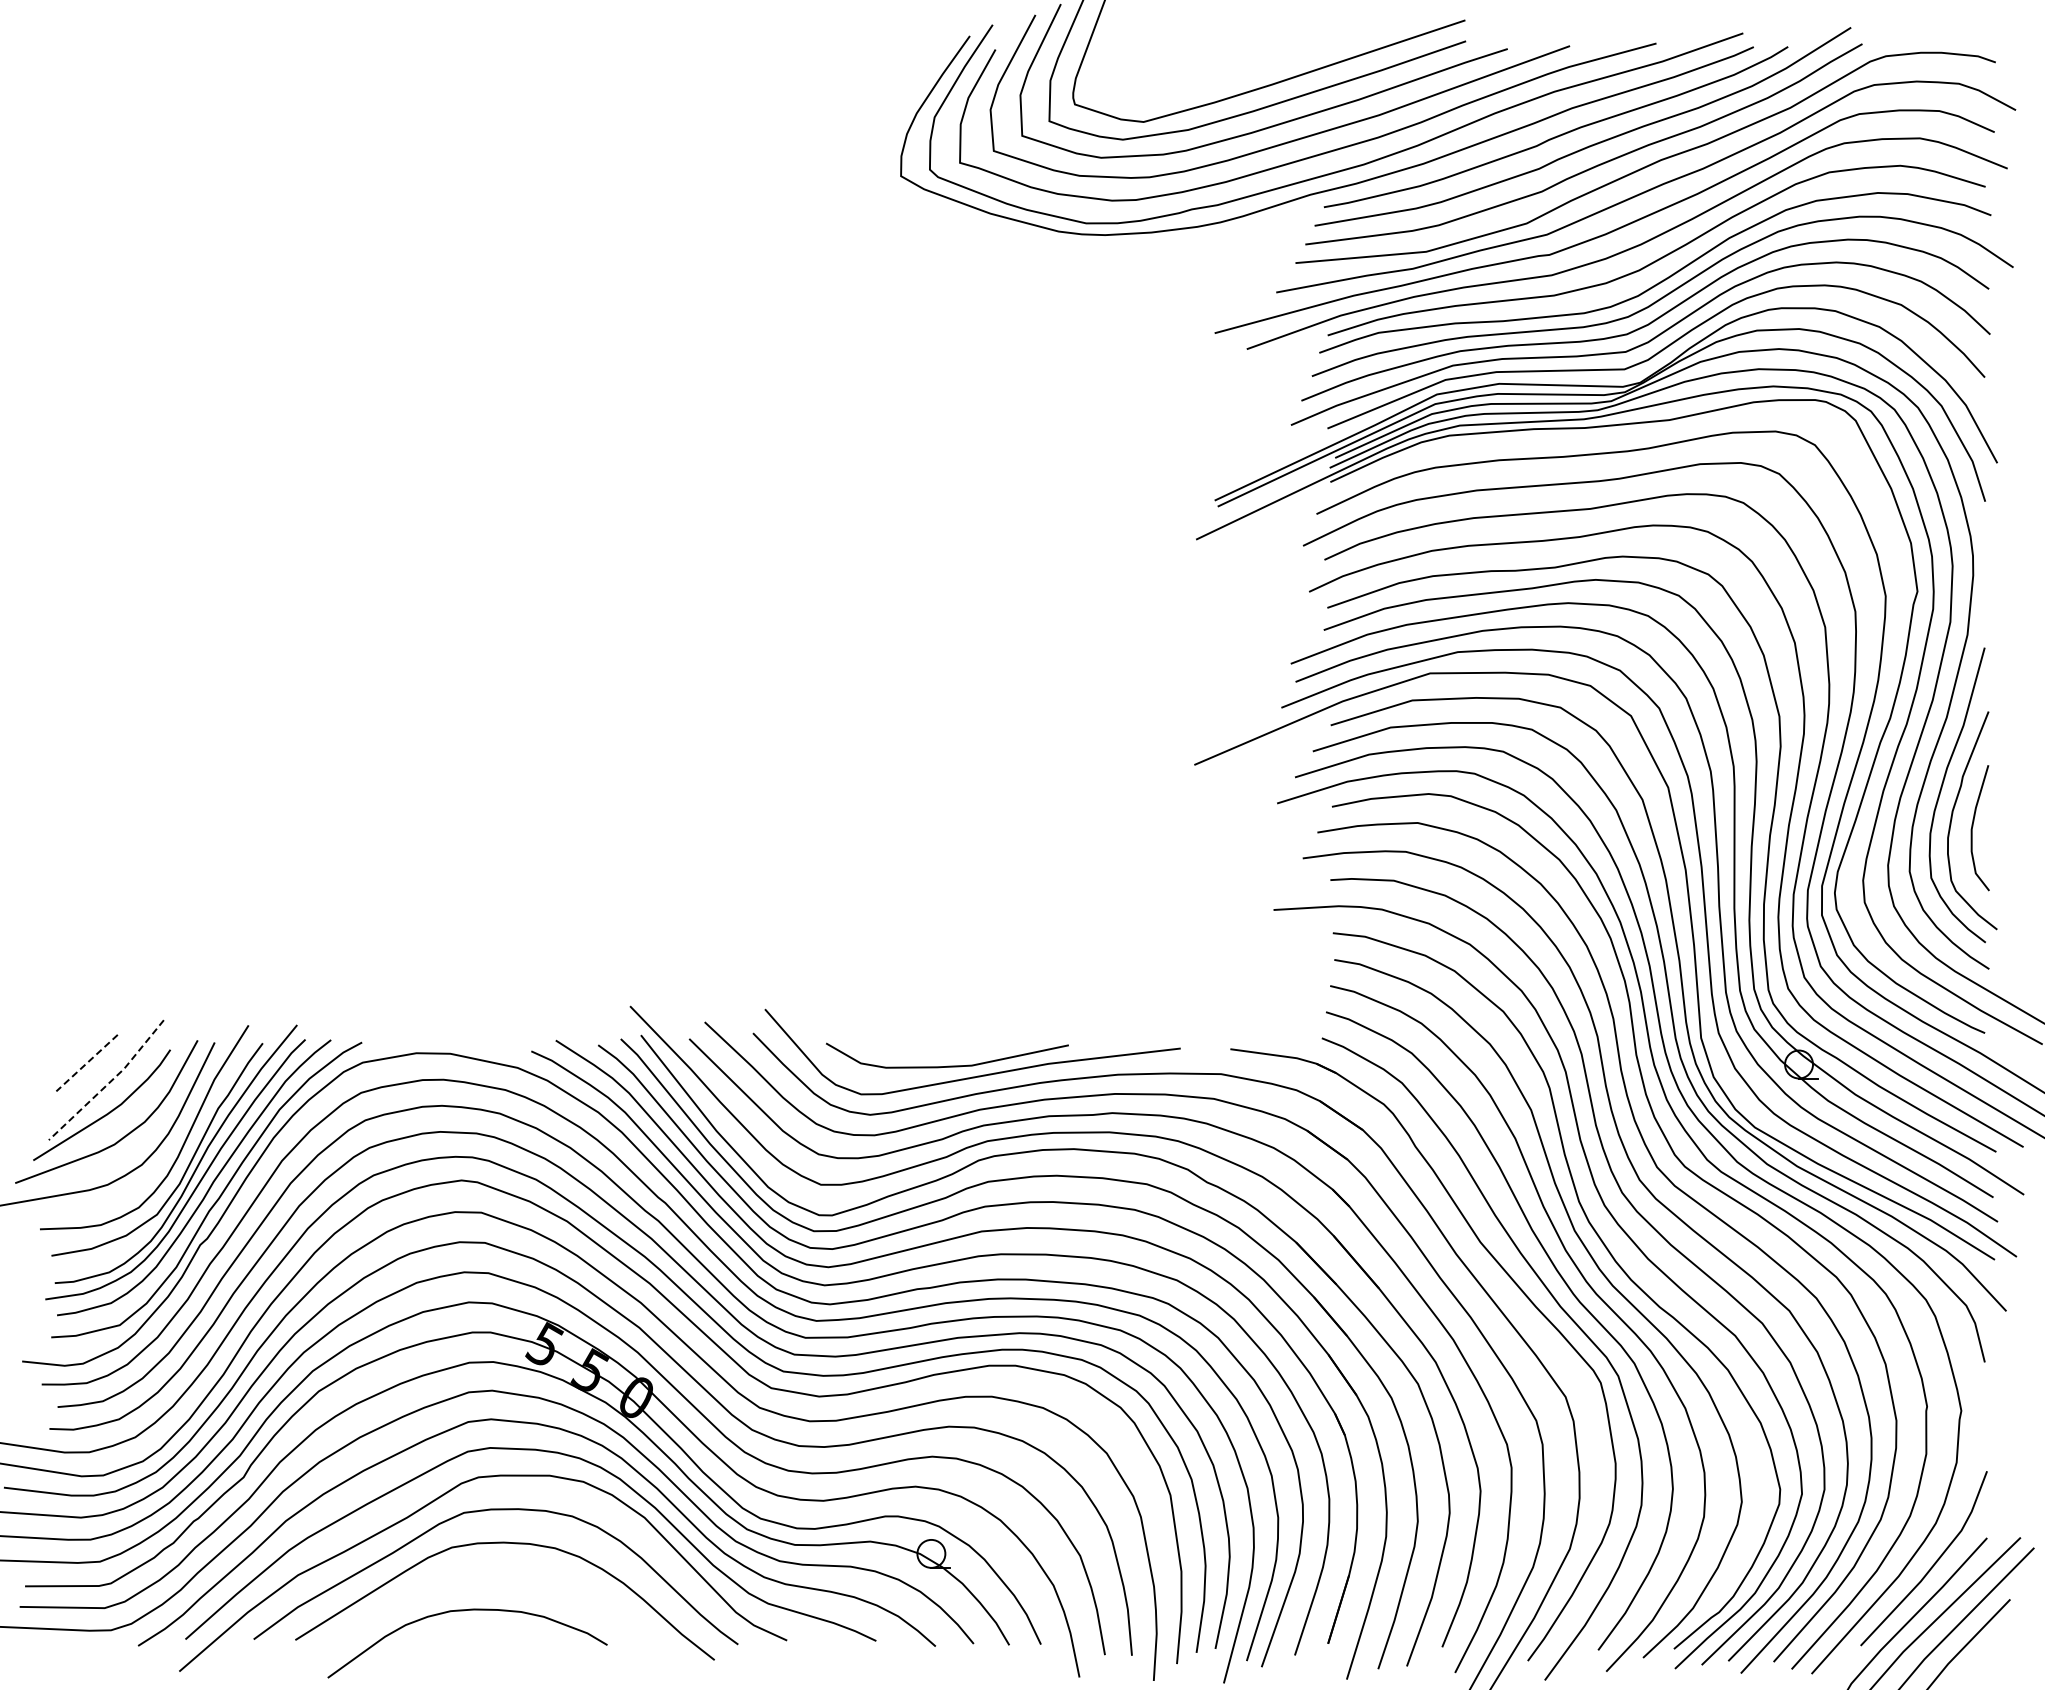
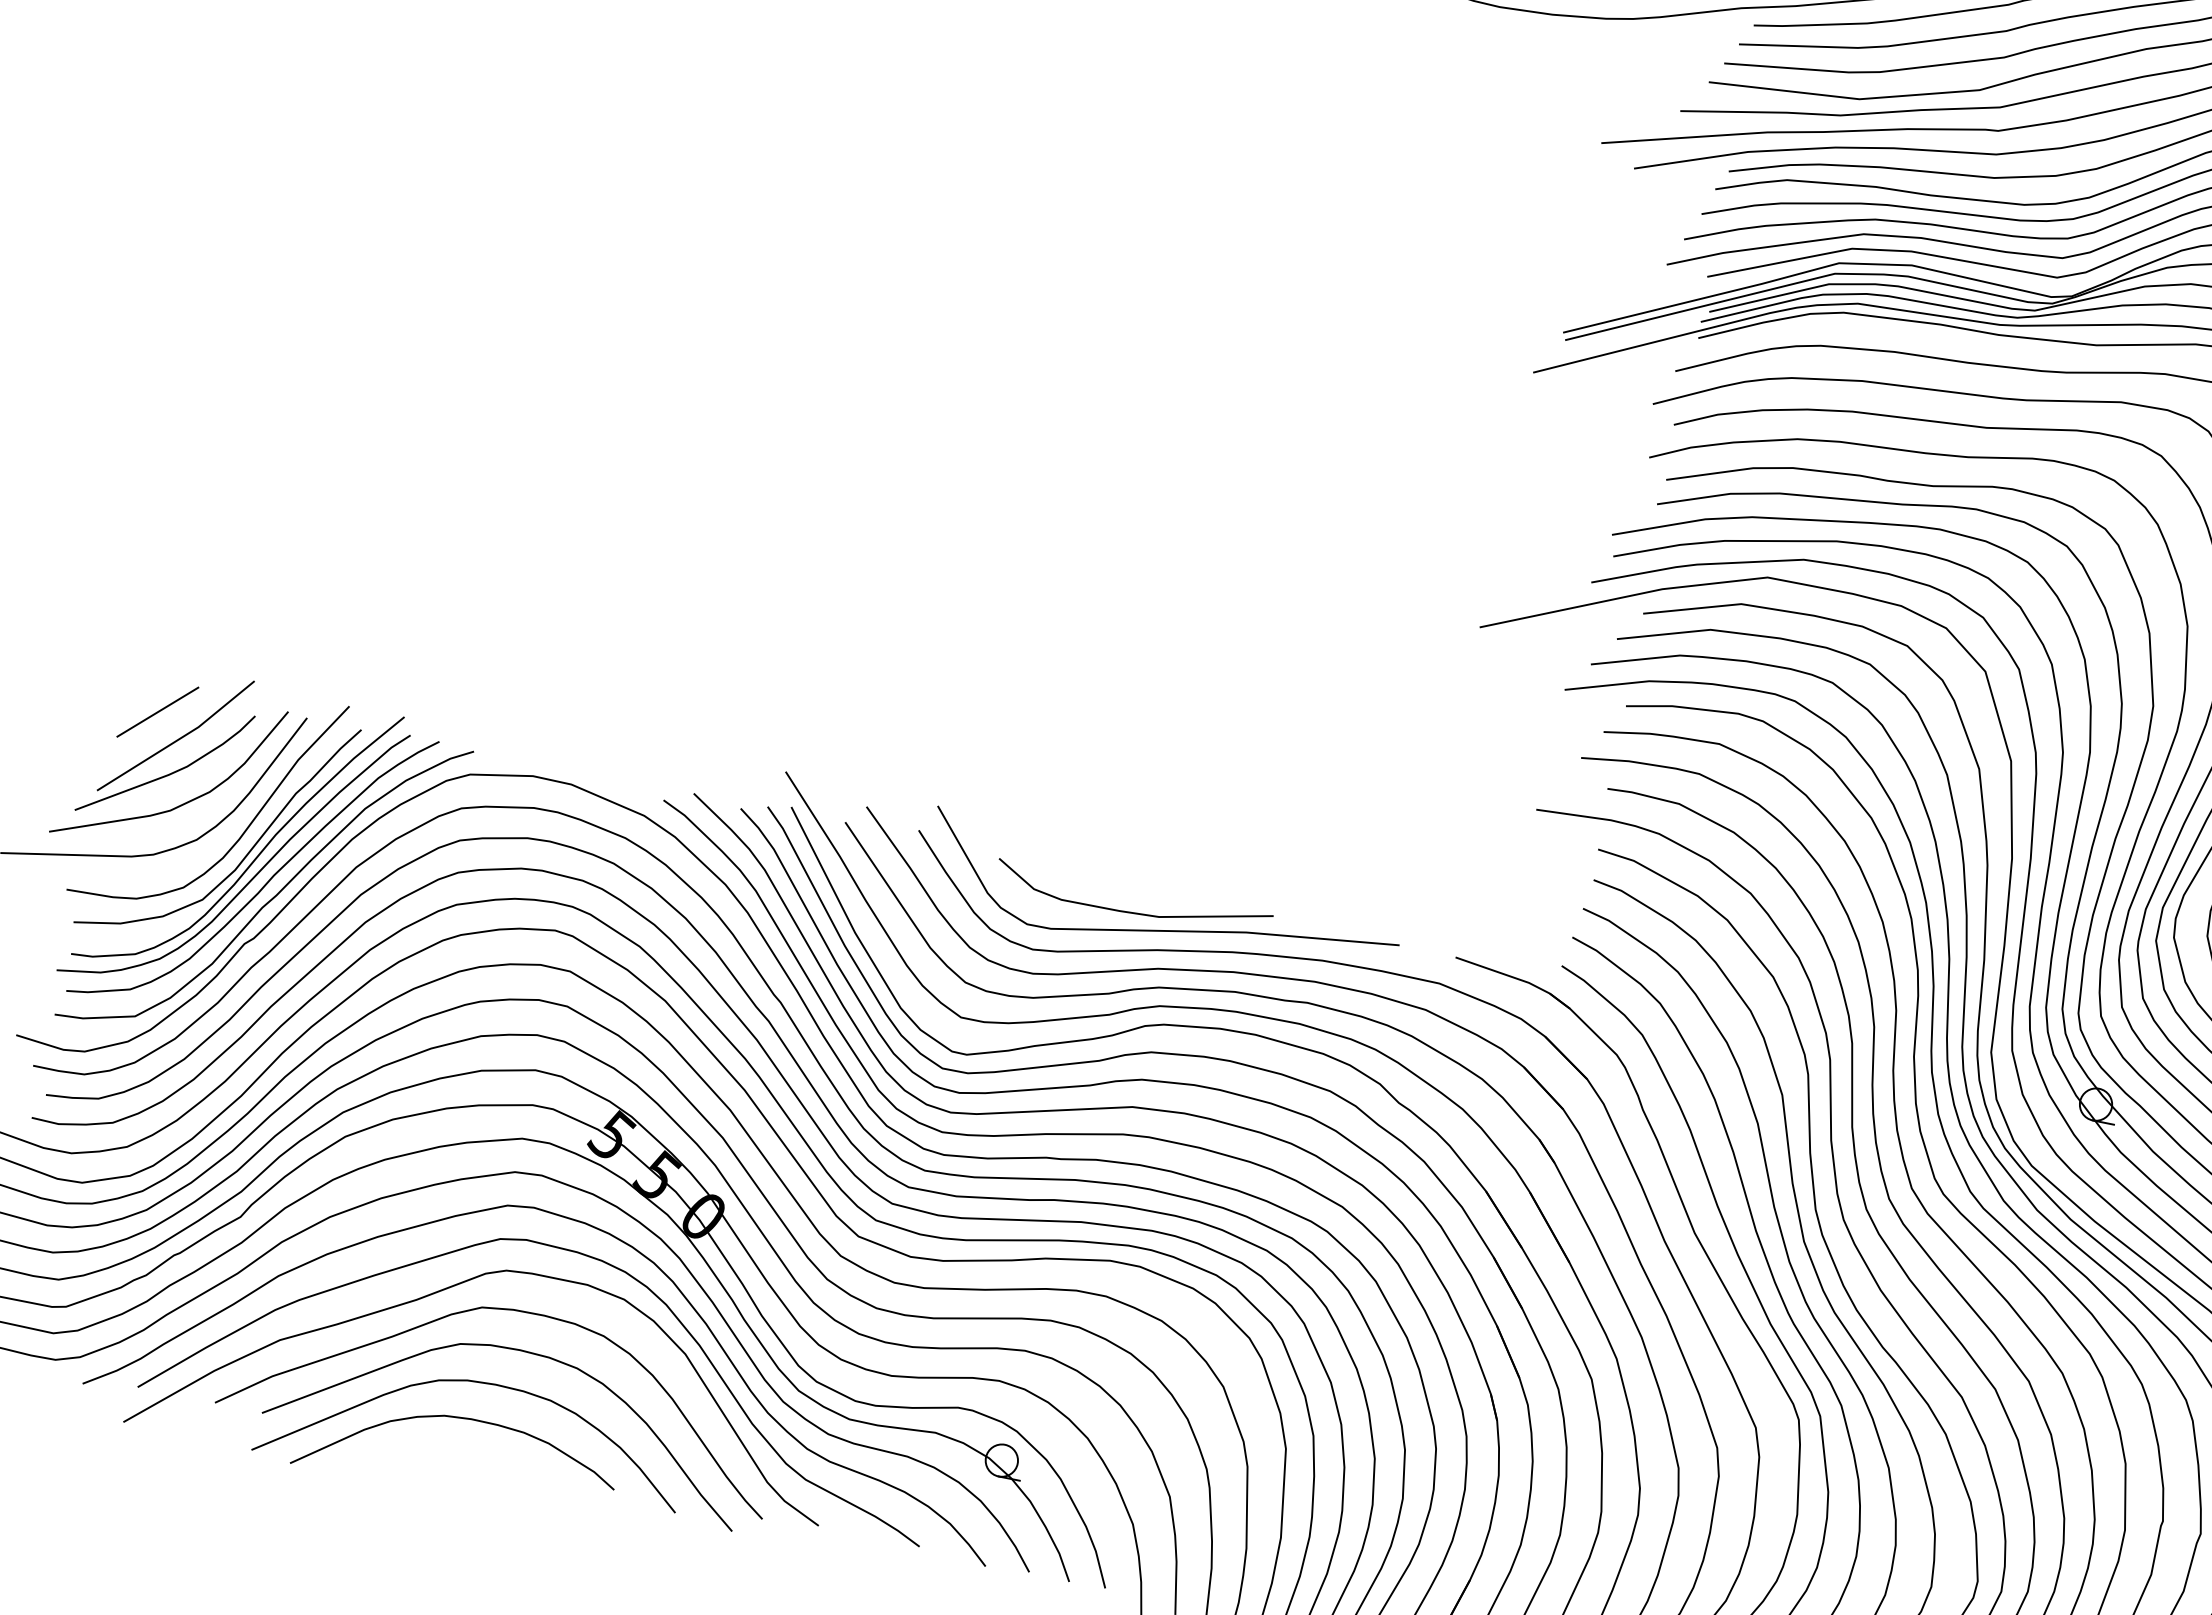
line: (87, 1063) -> (158, 712), dashed -> solid
line: (109, 1082) -> (178, 739), dashed -> solid
curve: (477, 1577) -> (482, 1383), added

